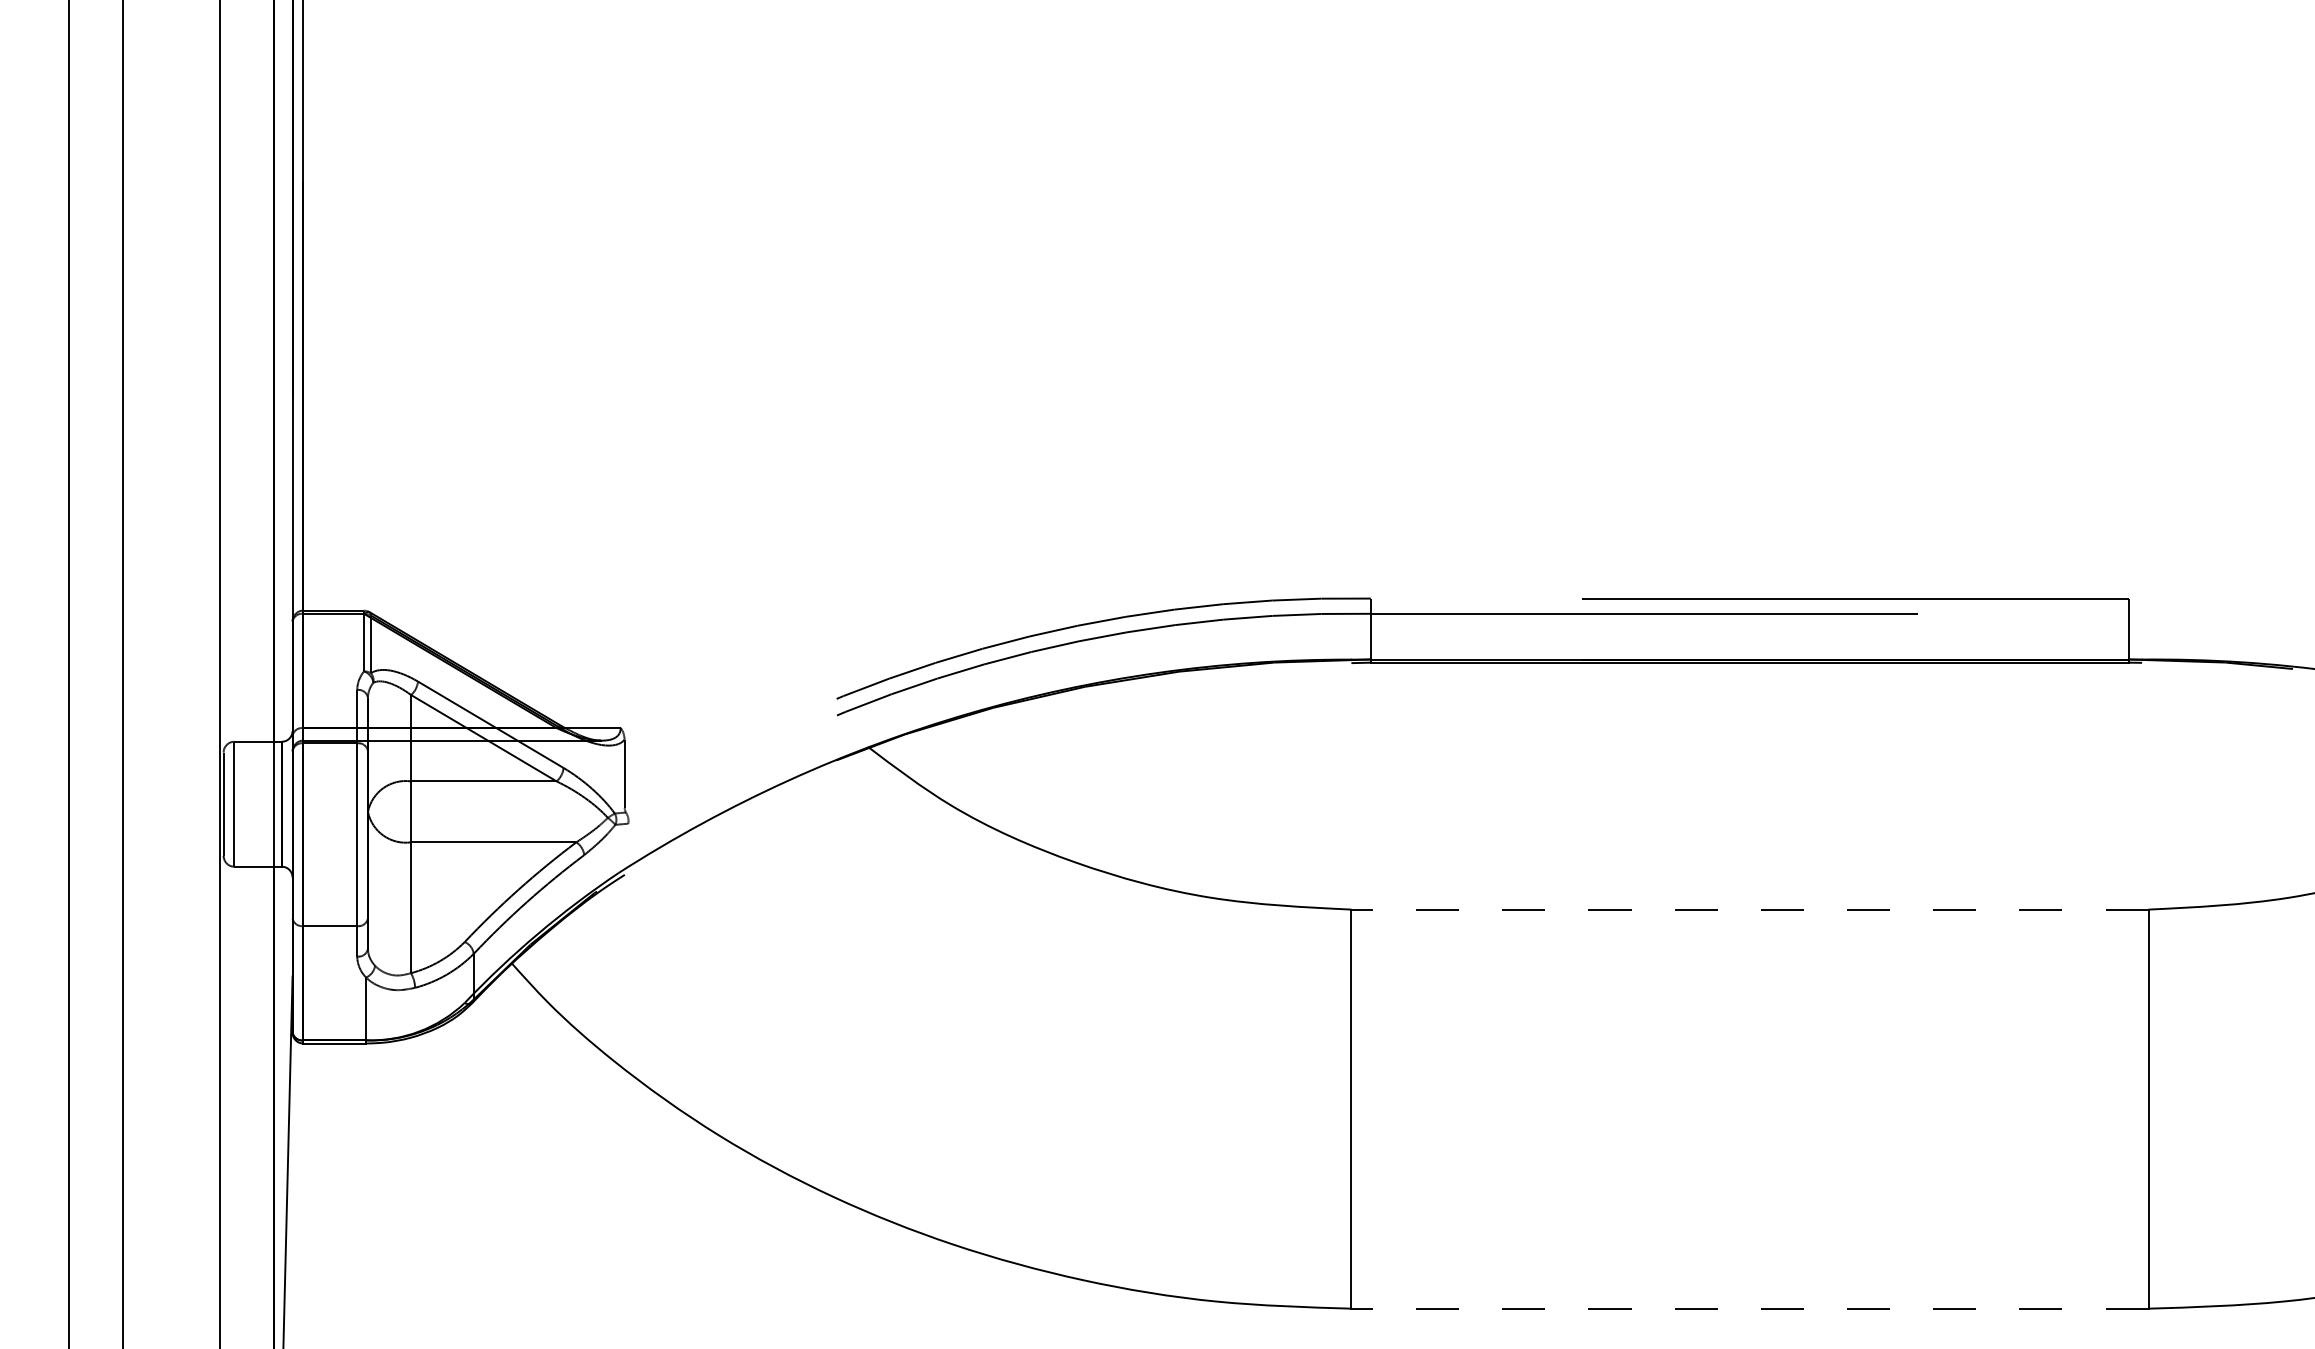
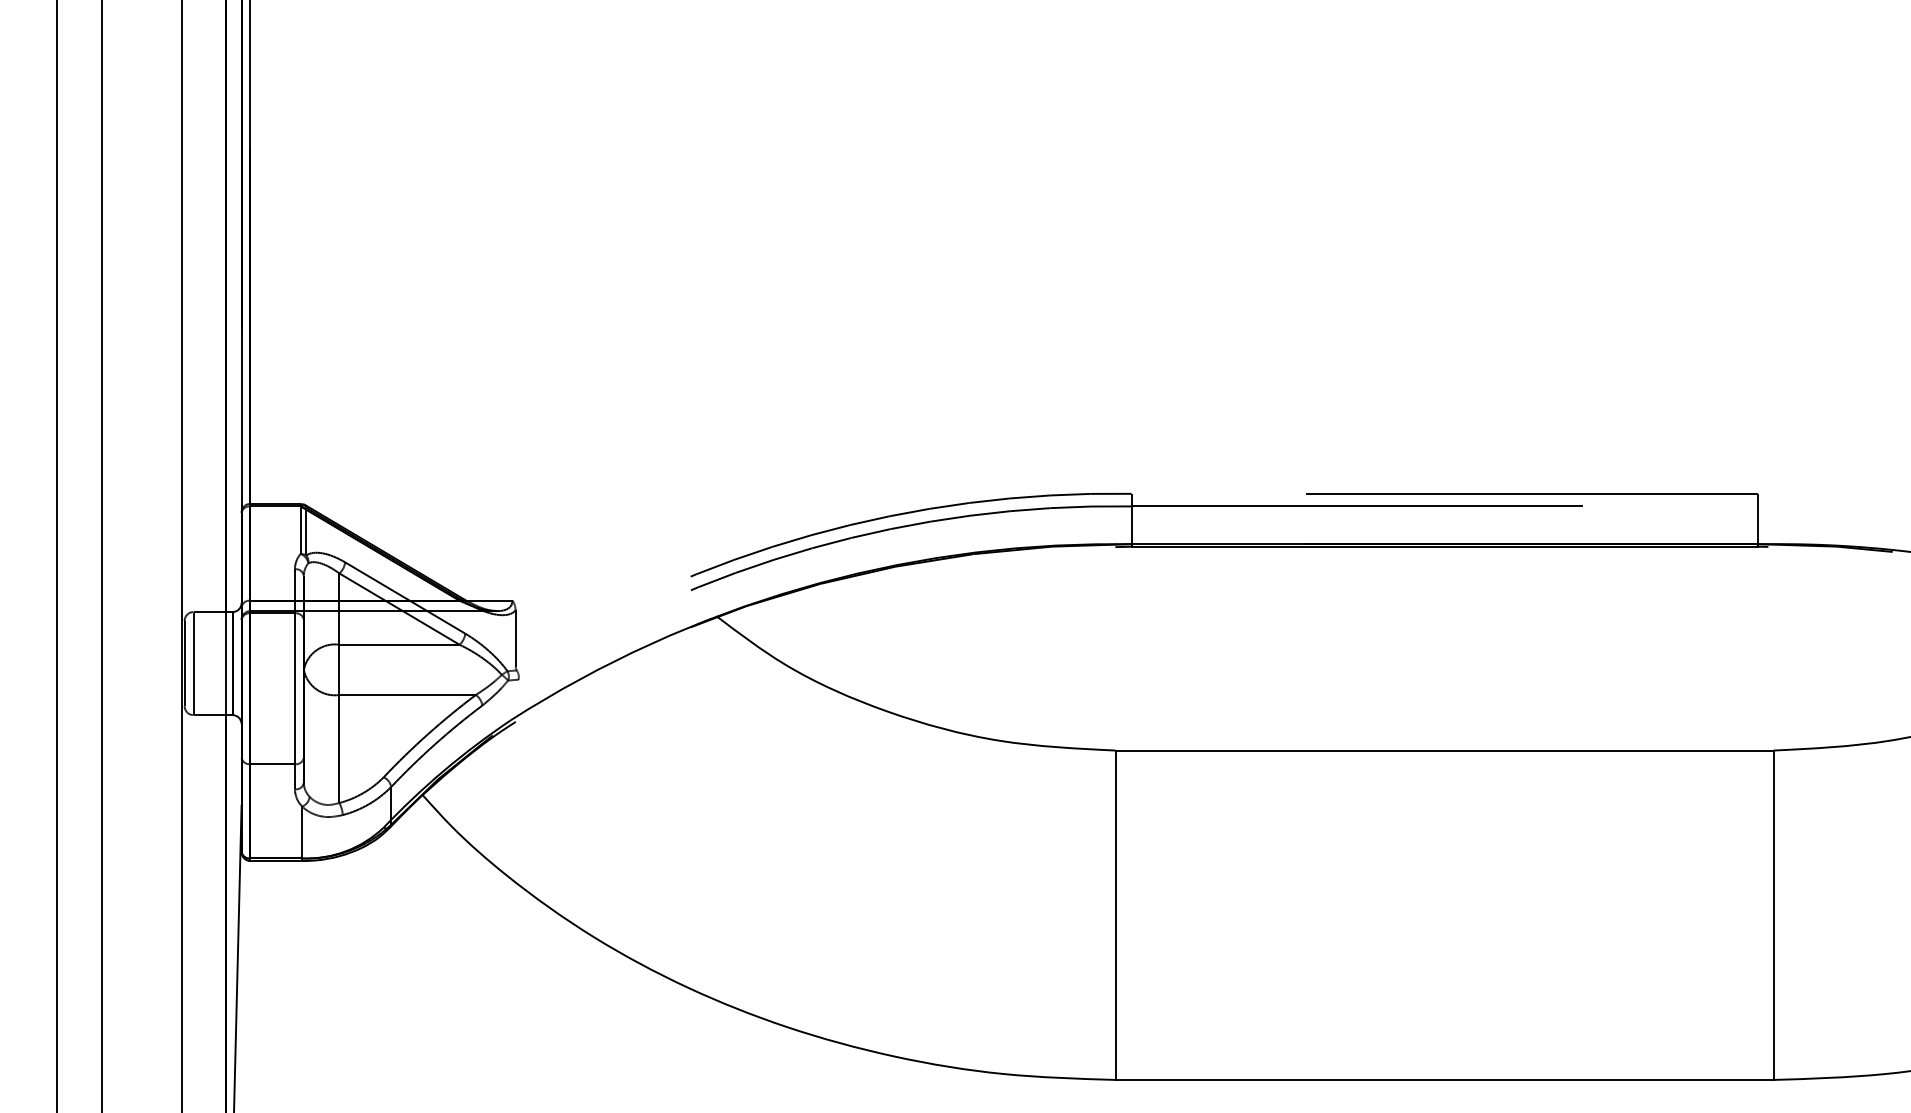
line: (1750, 909) -> (1444, 750), dashed -> solid
line: (1750, 1308) -> (1444, 1079), dashed -> solid

